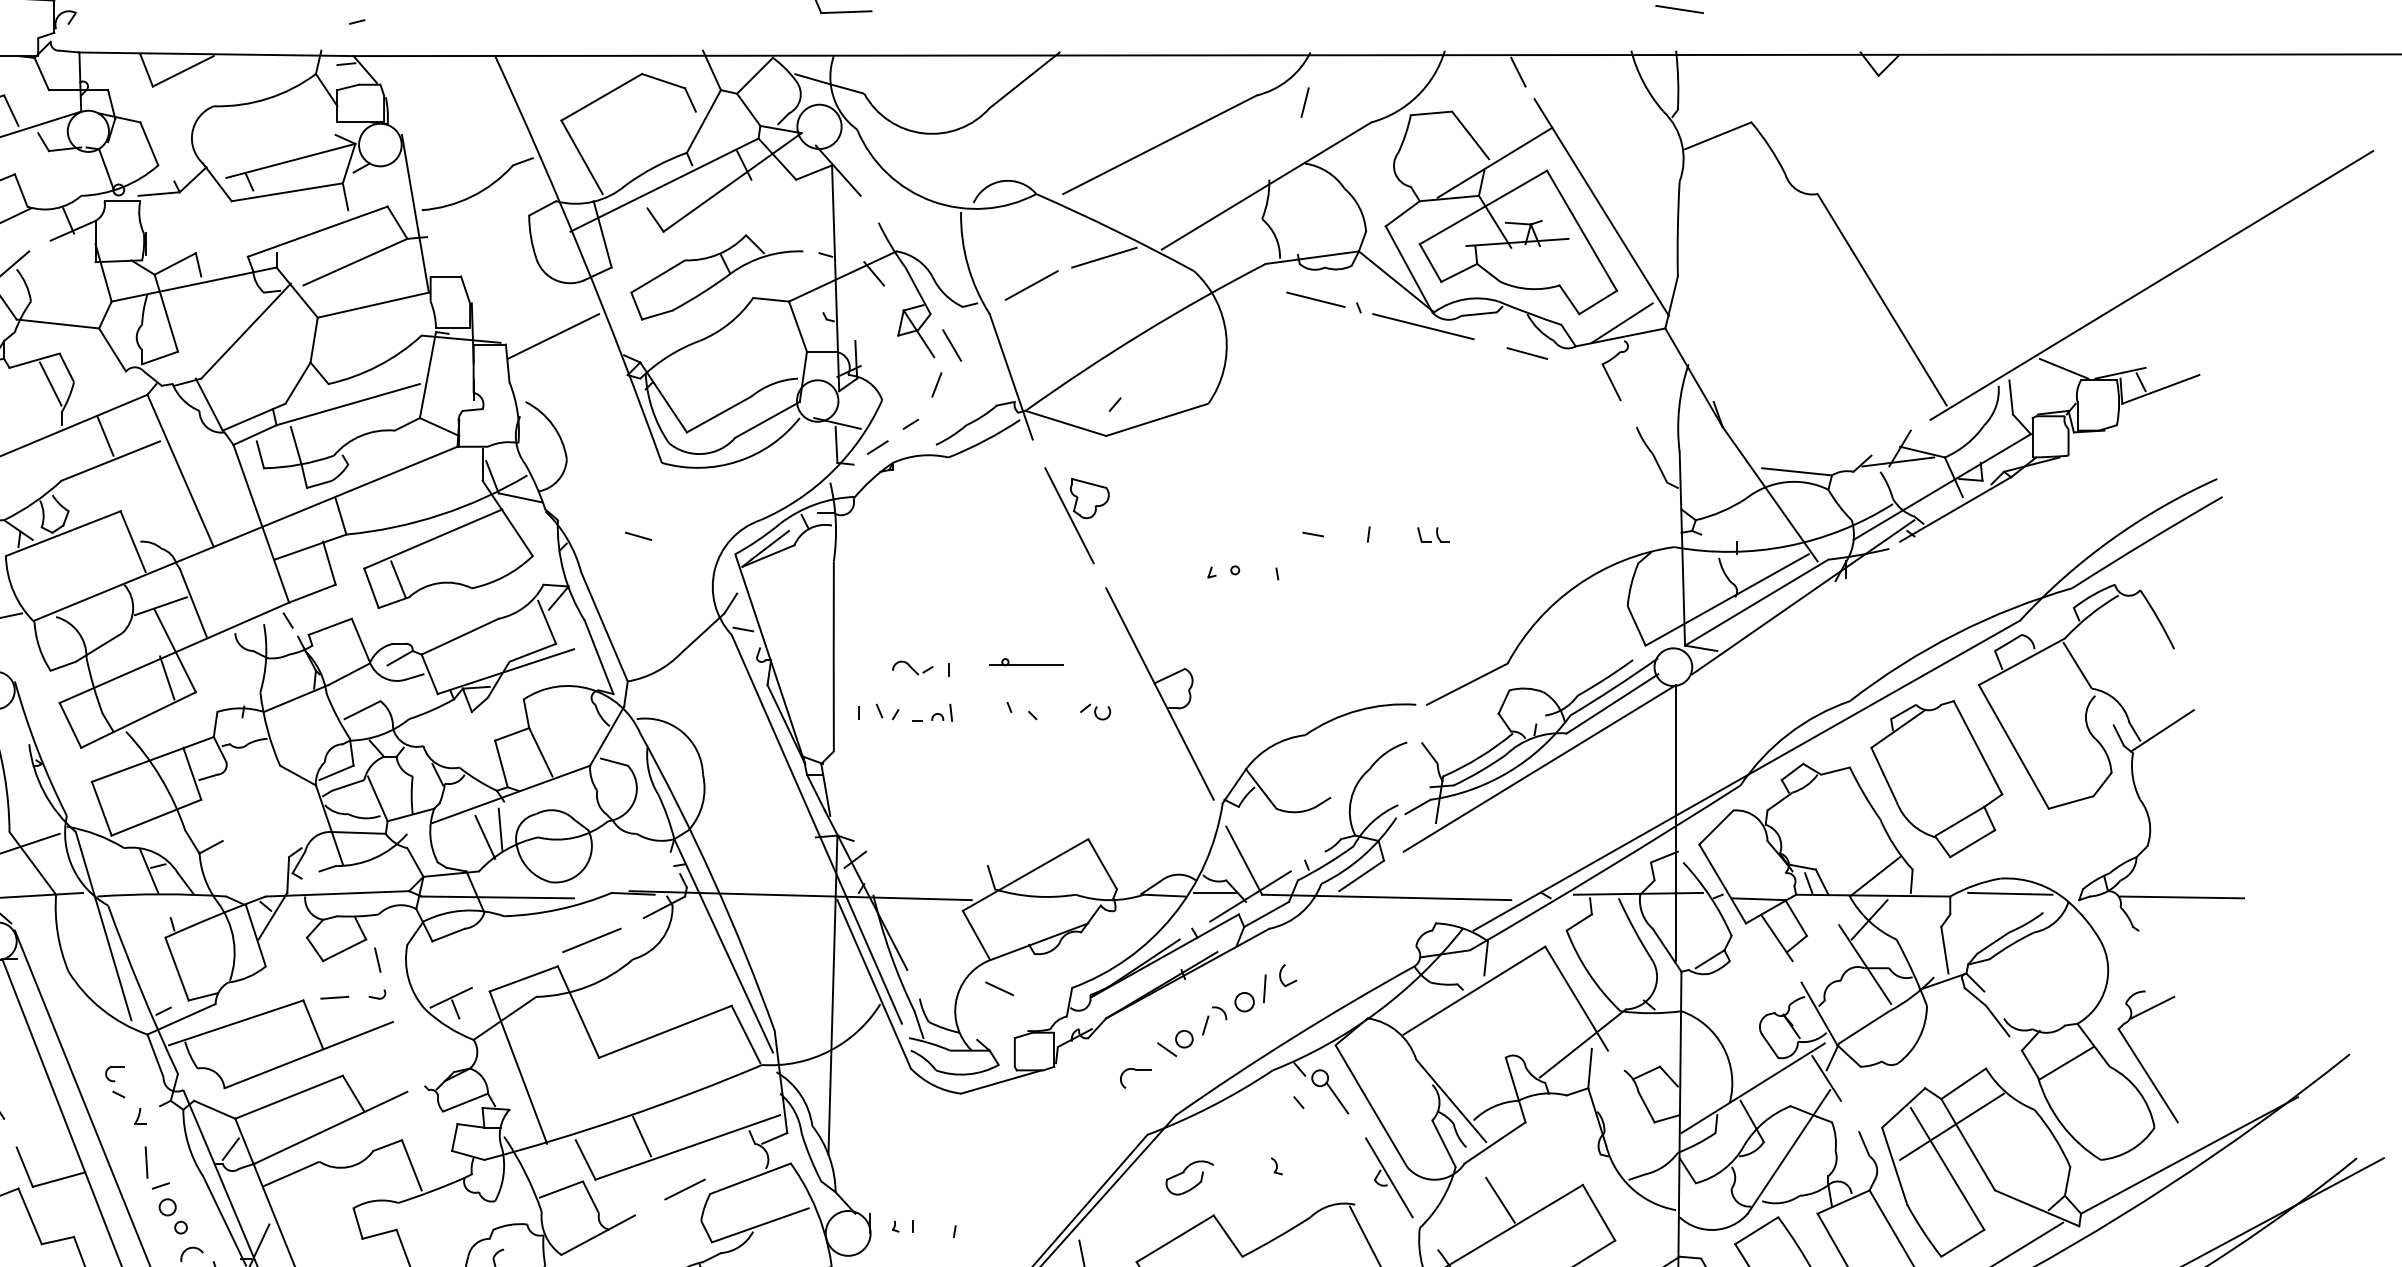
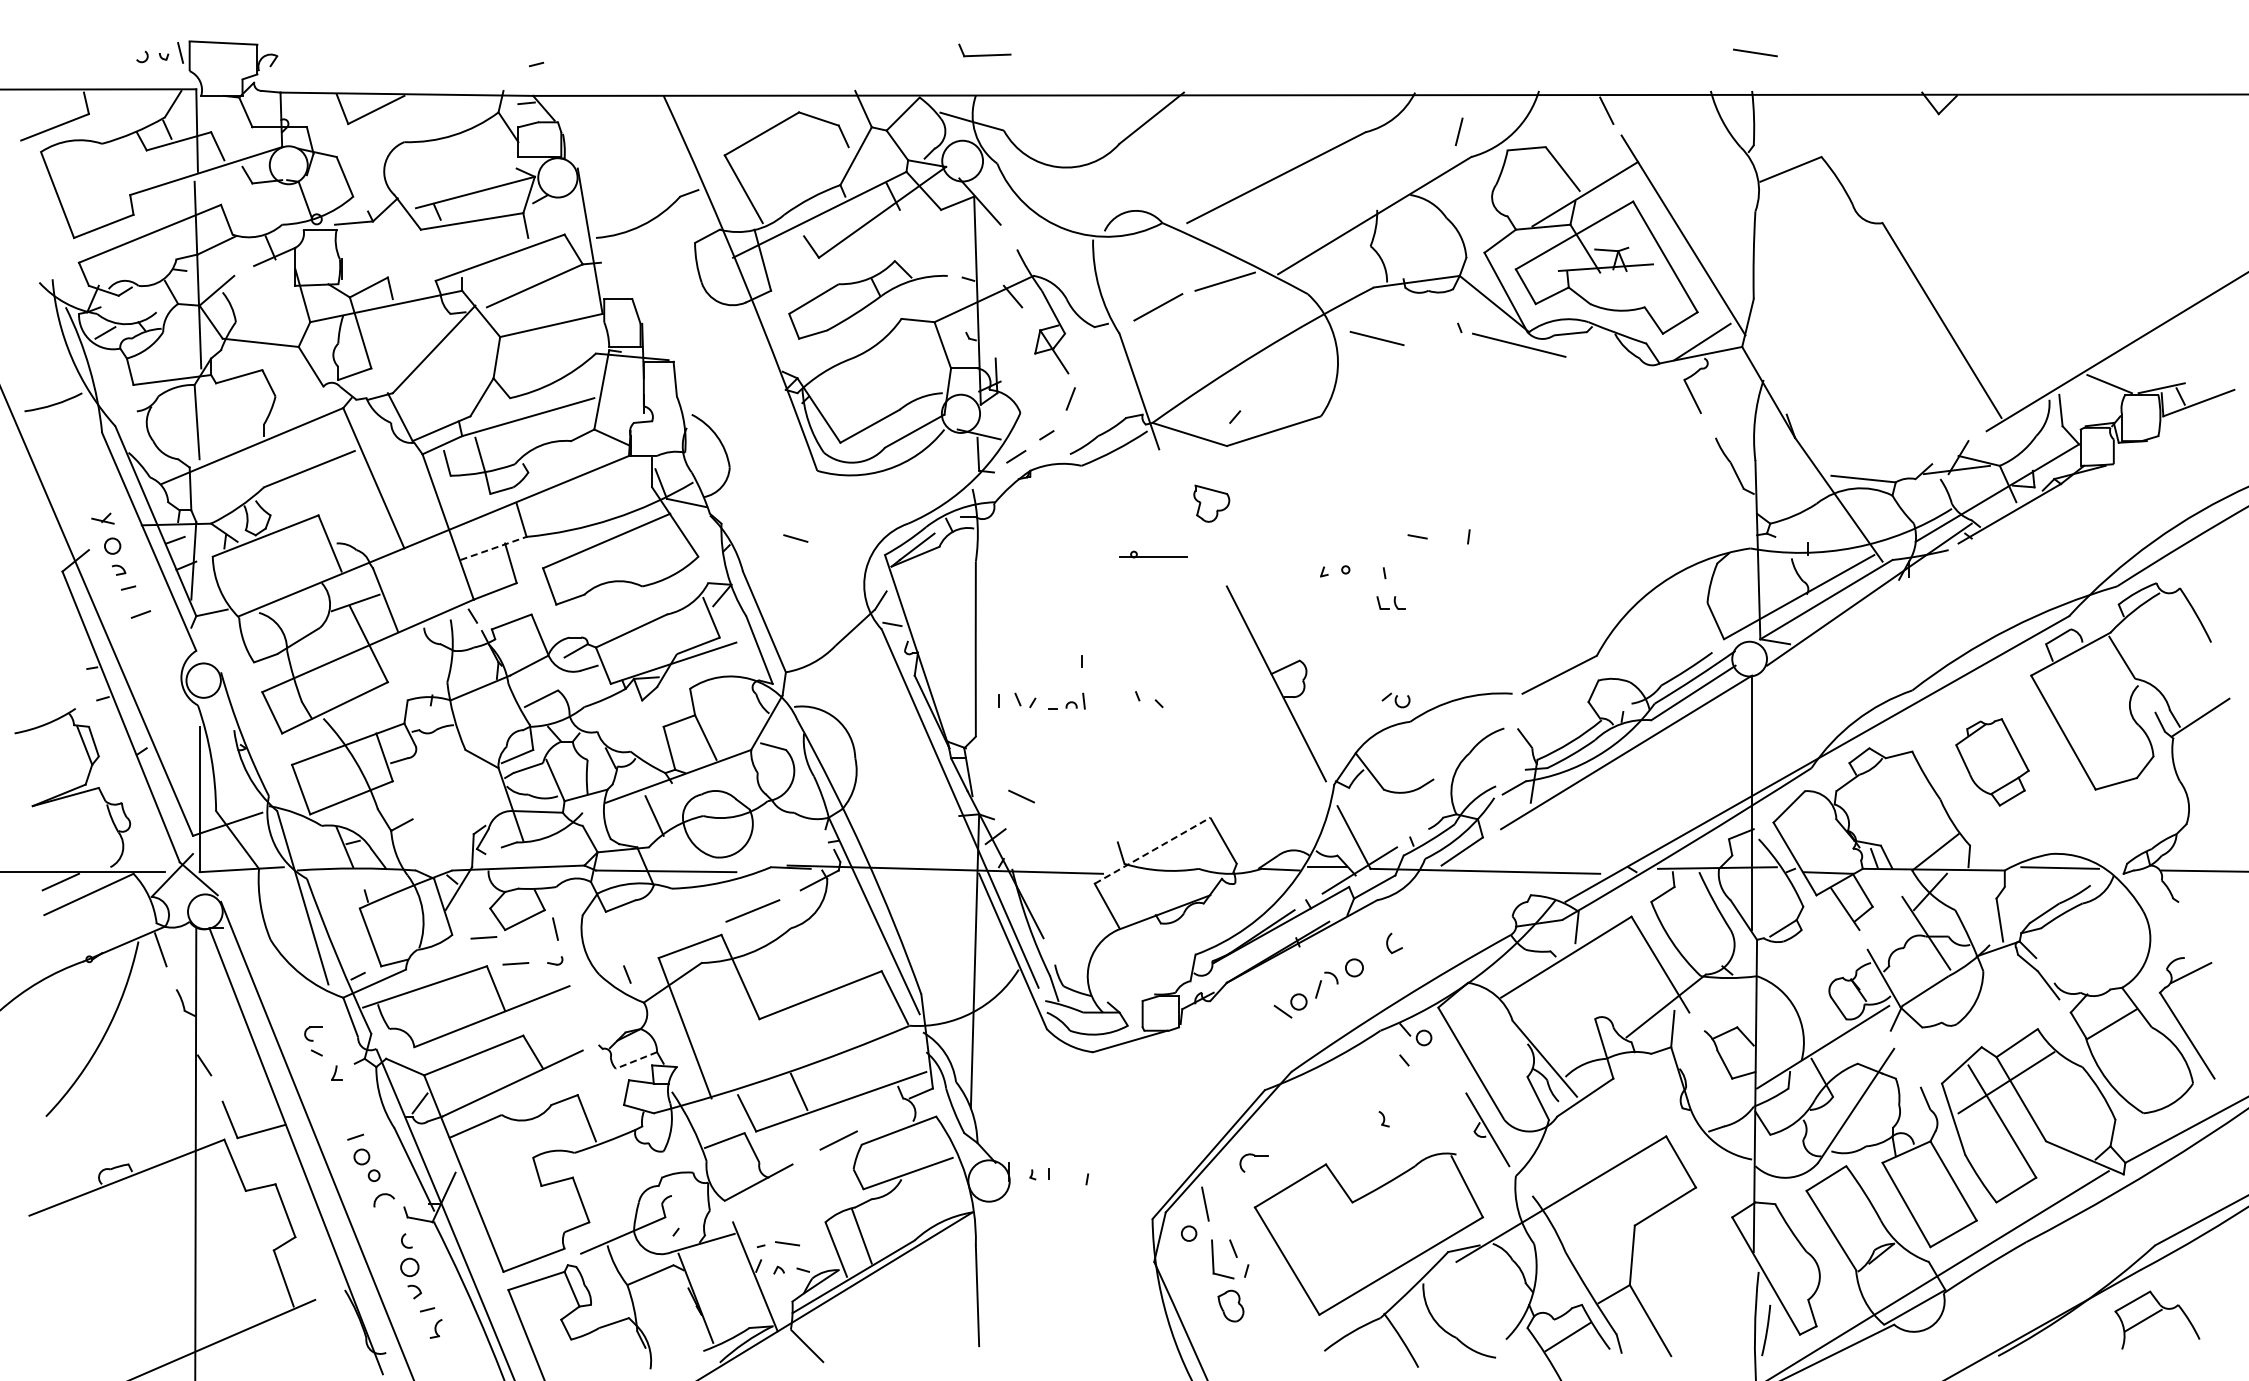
line: (1305, 102) -> (1459, 131), moved
line: (1315, 299) -> (1376, 338), moved
line: (553, 336) -> (717, 354), removed
line: (951, 345) -> (1084, 362), removed
line: (1526, 354) -> (1614, 370), removed
line: (51, 383) -> (254, 397), removed
line: (105, 435) -> (304, 445), removed
line: (1068, 515) -> (1192, 519), removed
part: (1432, 534) -> (1390, 602), moved
line: (310, 547) -> (493, 548), solid -> dashed
line: (398, 578) -> (574, 577), removed
part: (1026, 662) -> (1153, 554), moved
part: (912, 667) -> (1048, 659), removed
line: (167, 677) -> (361, 668), removed
part: (1094, 712) -> (1395, 700), moved
part: (1936, 779) -> (1992, 762), size x0.6
line: (500, 829) -> (668, 808), removed
line: (1025, 874) -> (1152, 850), solid -> dashed
line: (299, 969) -> (483, 937), added
line: (999, 988) -> (1021, 796), moved
line: (1264, 988) -> (1372, 955), removed
line: (451, 997) -> (623, 963), removed
part: (1136, 1071) -> (1254, 1156), moved
line: (1826, 1077) -> (1890, 1037), removed
line: (1336, 1098) -> (1439, 1056), removed
line: (464, 1102) -> (635, 1060), solid -> dashed
line: (146, 1162) -> (342, 1115), removed
part: (1185, 1172) -> (1299, 1124), removed
line: (1500, 1200) -> (1590, 1150), removed

